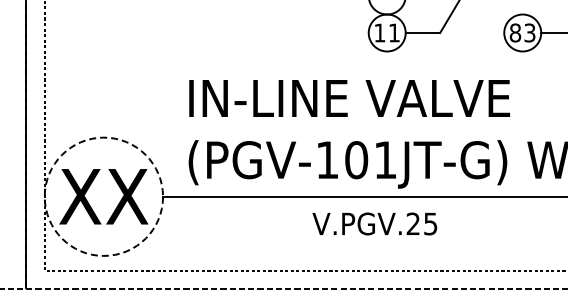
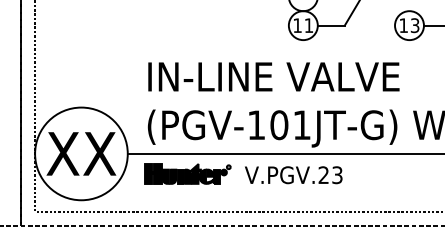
text: (515, 32) -> (403, 25), 83 -> 13
circle: (103, 196) -> (81, 153), dashed -> solid
part: (239, 221) -> (187, 173), added
text: (430, 223) -> (337, 174), V.PGV.25 -> V.PGV.23

